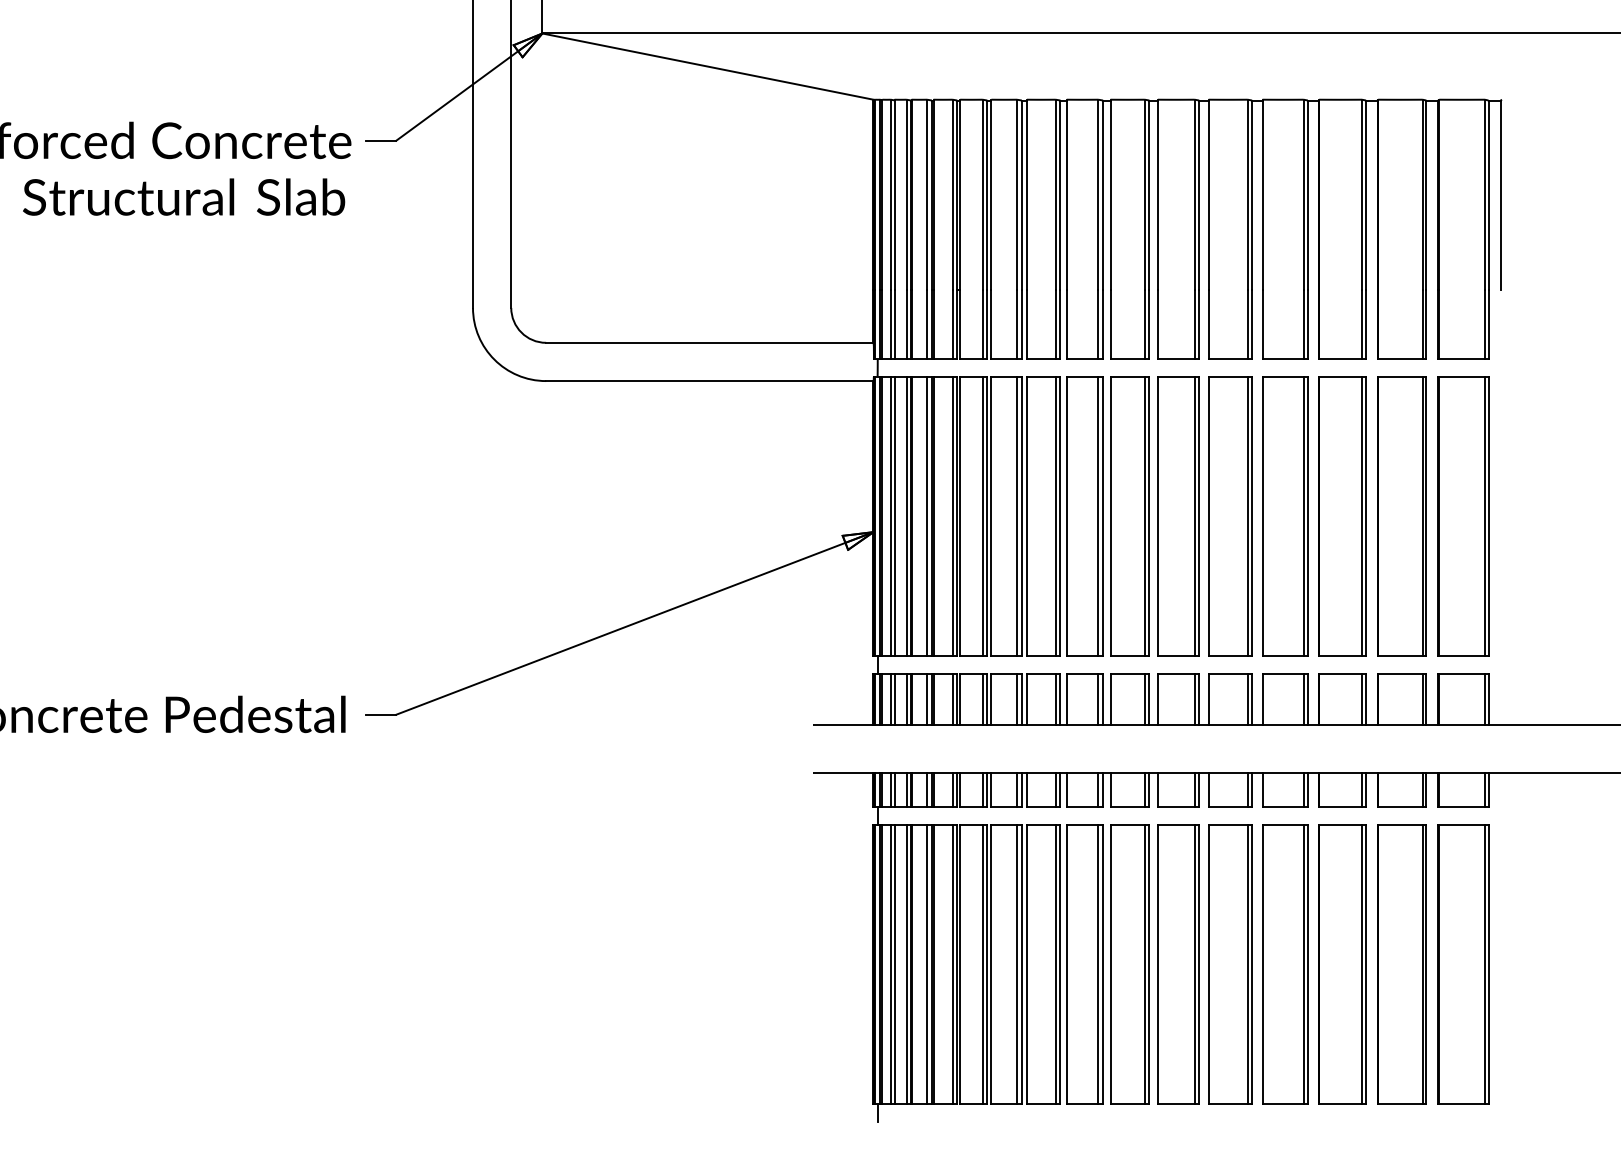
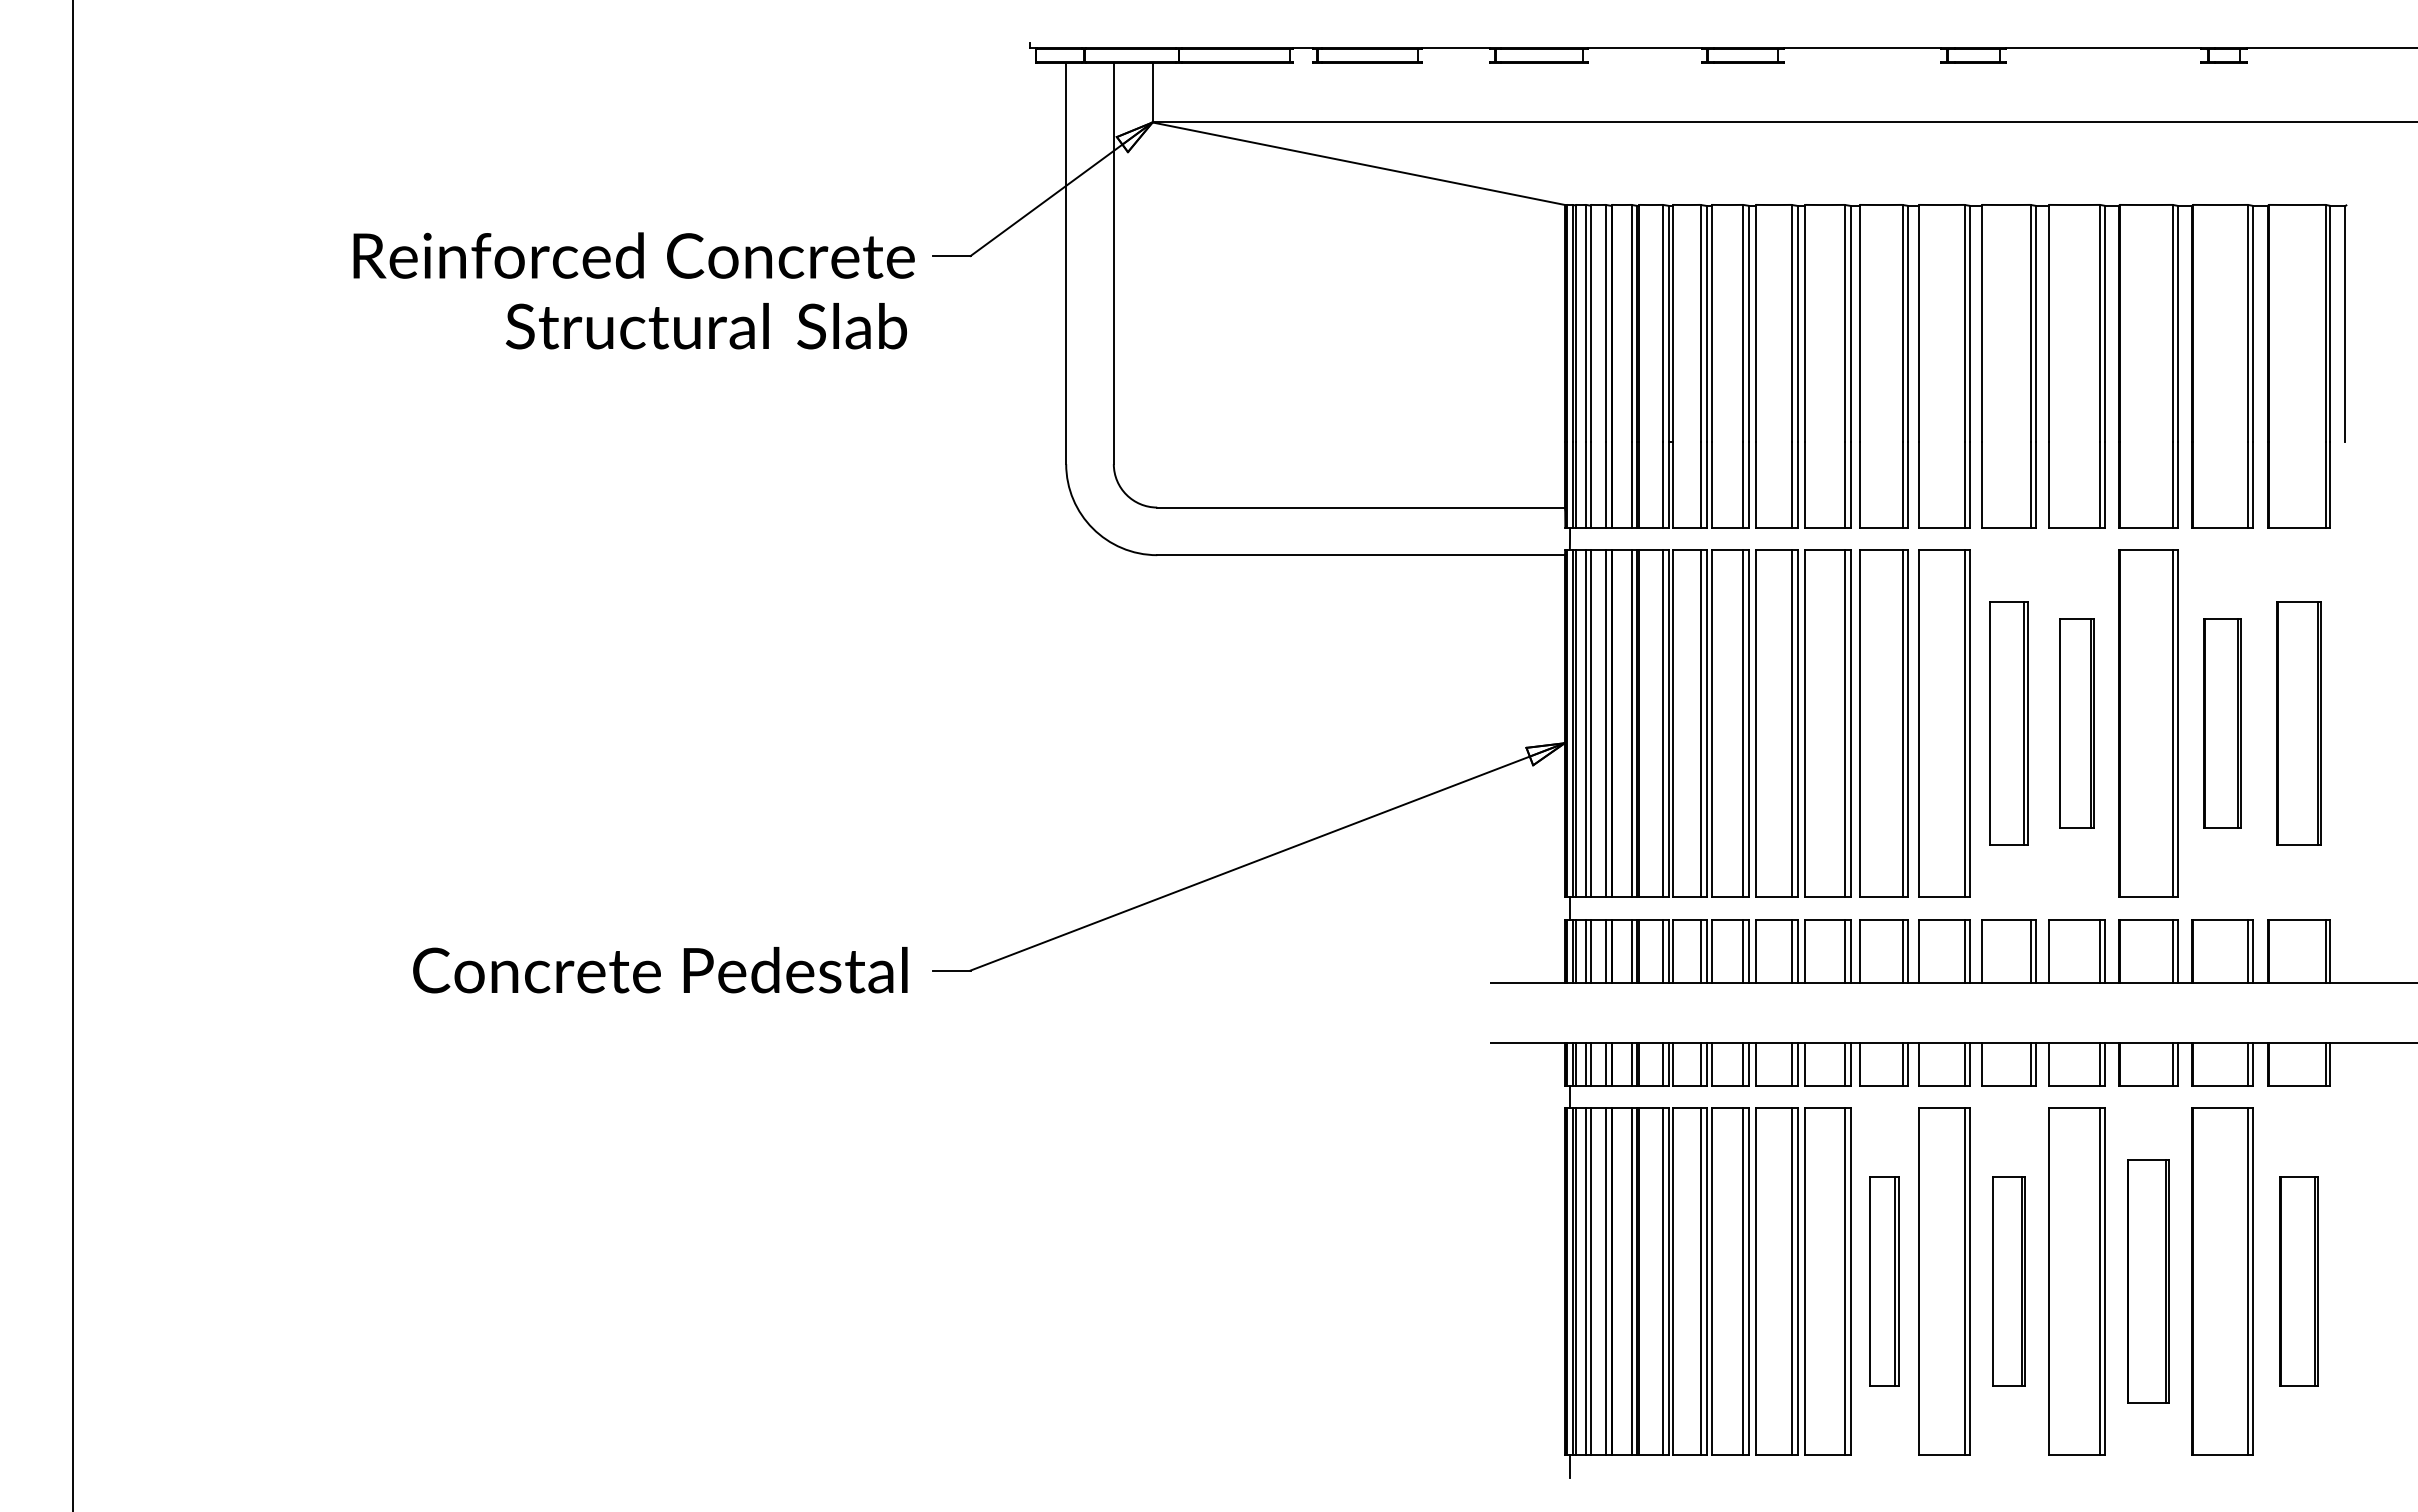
part: (1229, 516) -> (2008, 723), size x0.7
part: (1284, 516) -> (2076, 723), size x0.6
part: (1401, 516) -> (2222, 723), size x0.6
part: (1462, 516) -> (2298, 723), size x0.7
part: (1129, 964) -> (1883, 1281), size x0.6
part: (1229, 964) -> (2008, 1281), size x0.6
part: (1342, 964) -> (2148, 1281), size x0.7
part: (1462, 964) -> (2298, 1281), size x0.6

